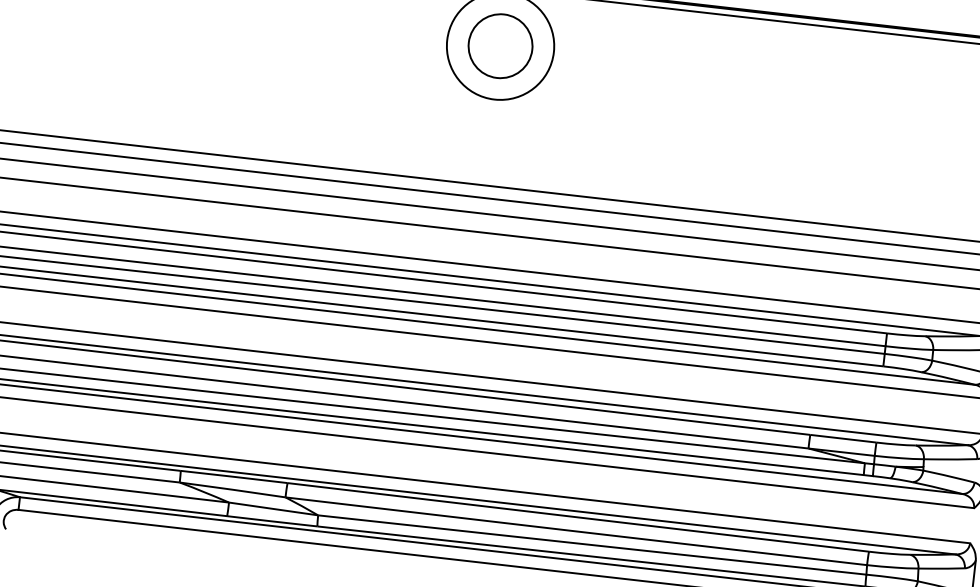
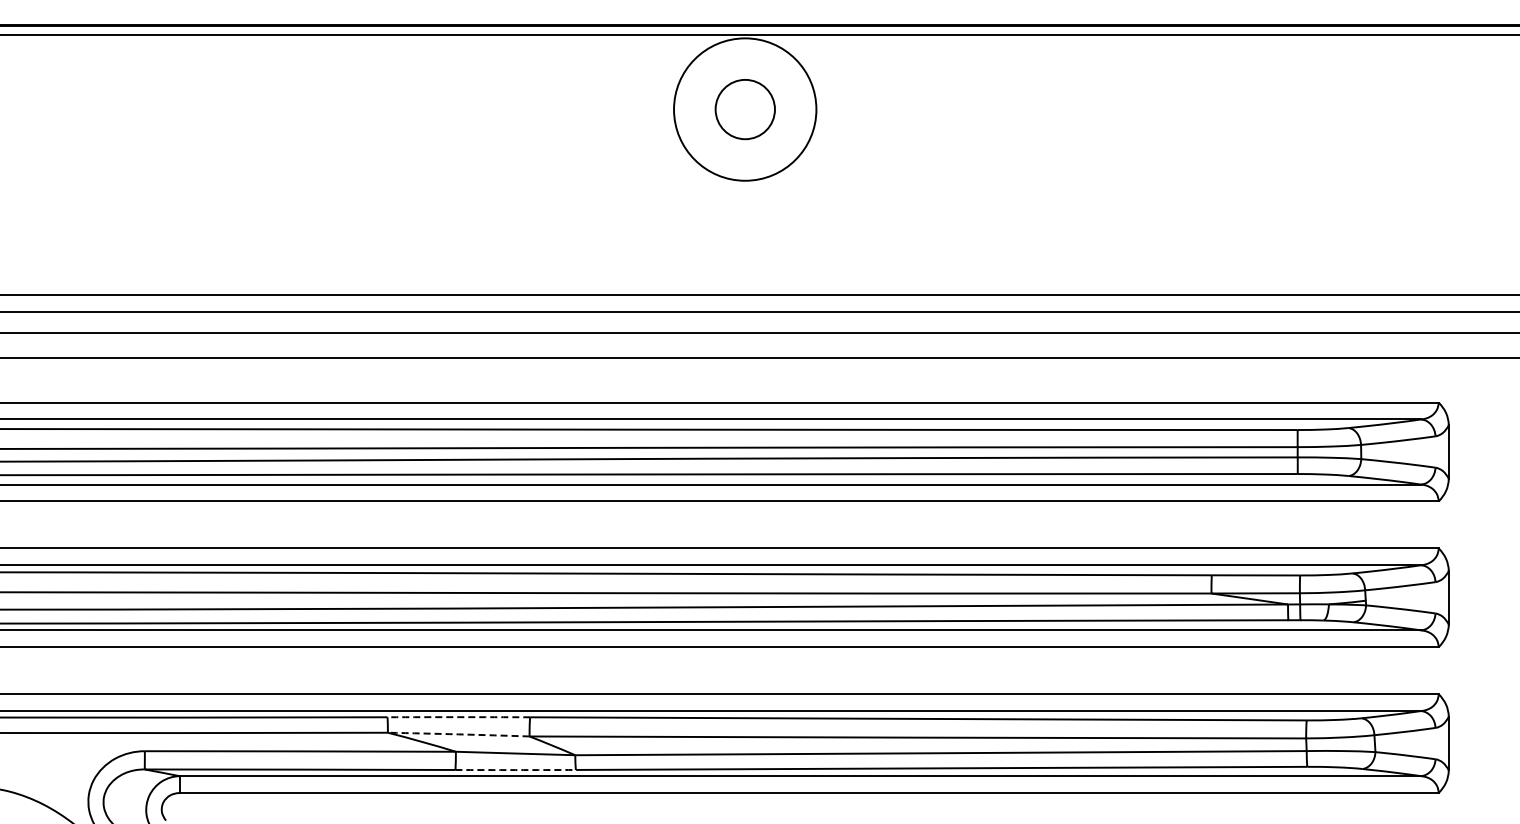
circle: (500, 46) -> (745, 109), size x0.7
arc: (233, 477) -> (458, 717), solid -> dashed
arc: (232, 489) -> (458, 734), solid -> dashed
arc: (272, 521) -> (515, 770), solid -> dashed

